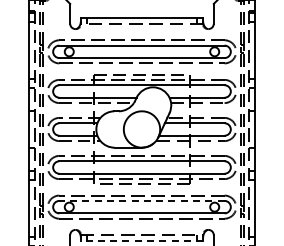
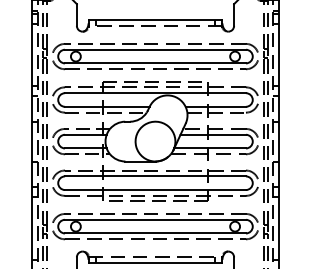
line: (142, 200) -> (156, 219), dashed -> solid
line: (141, 240) -> (154, 263), dashed -> solid

